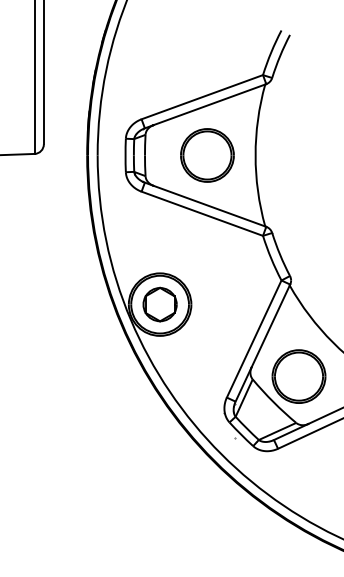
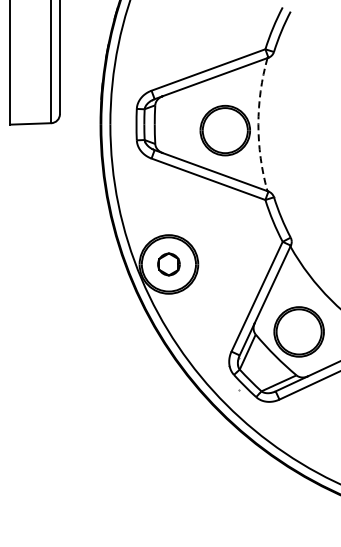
part: (206, 155) -> (224, 130), moved
arc: (255, 155) -> (258, 124), solid -> dashed
part: (159, 304) -> (168, 264), size x0.7

